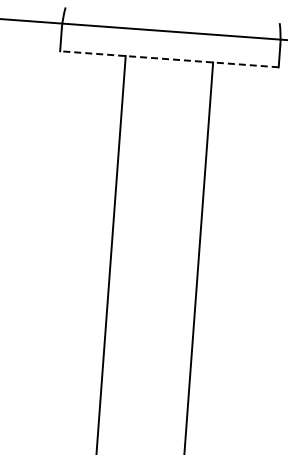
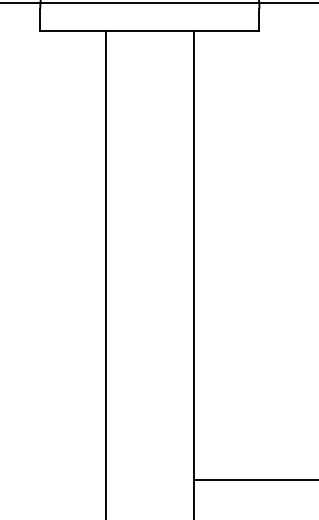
line: (169, 58) -> (149, 30), dashed -> solid

